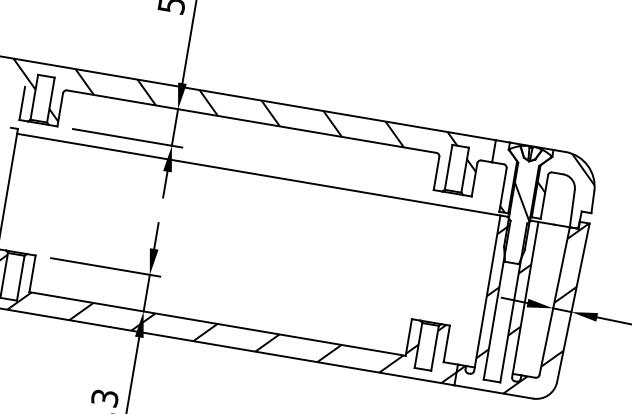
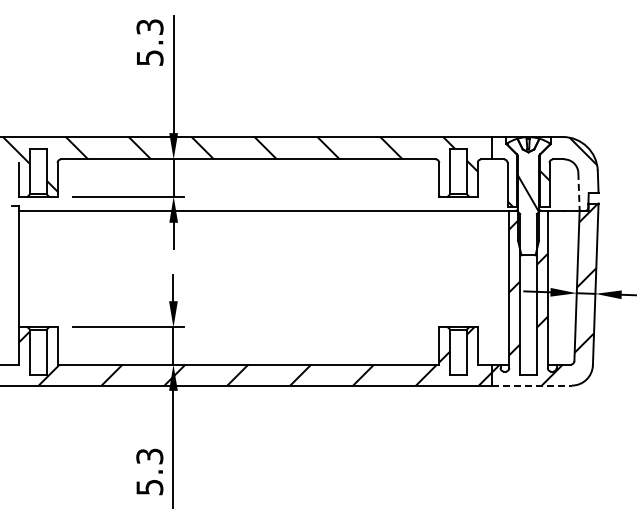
line: (572, 208) -> (579, 191), solid -> dashed
line: (494, 391) -> (532, 385), solid -> dashed

